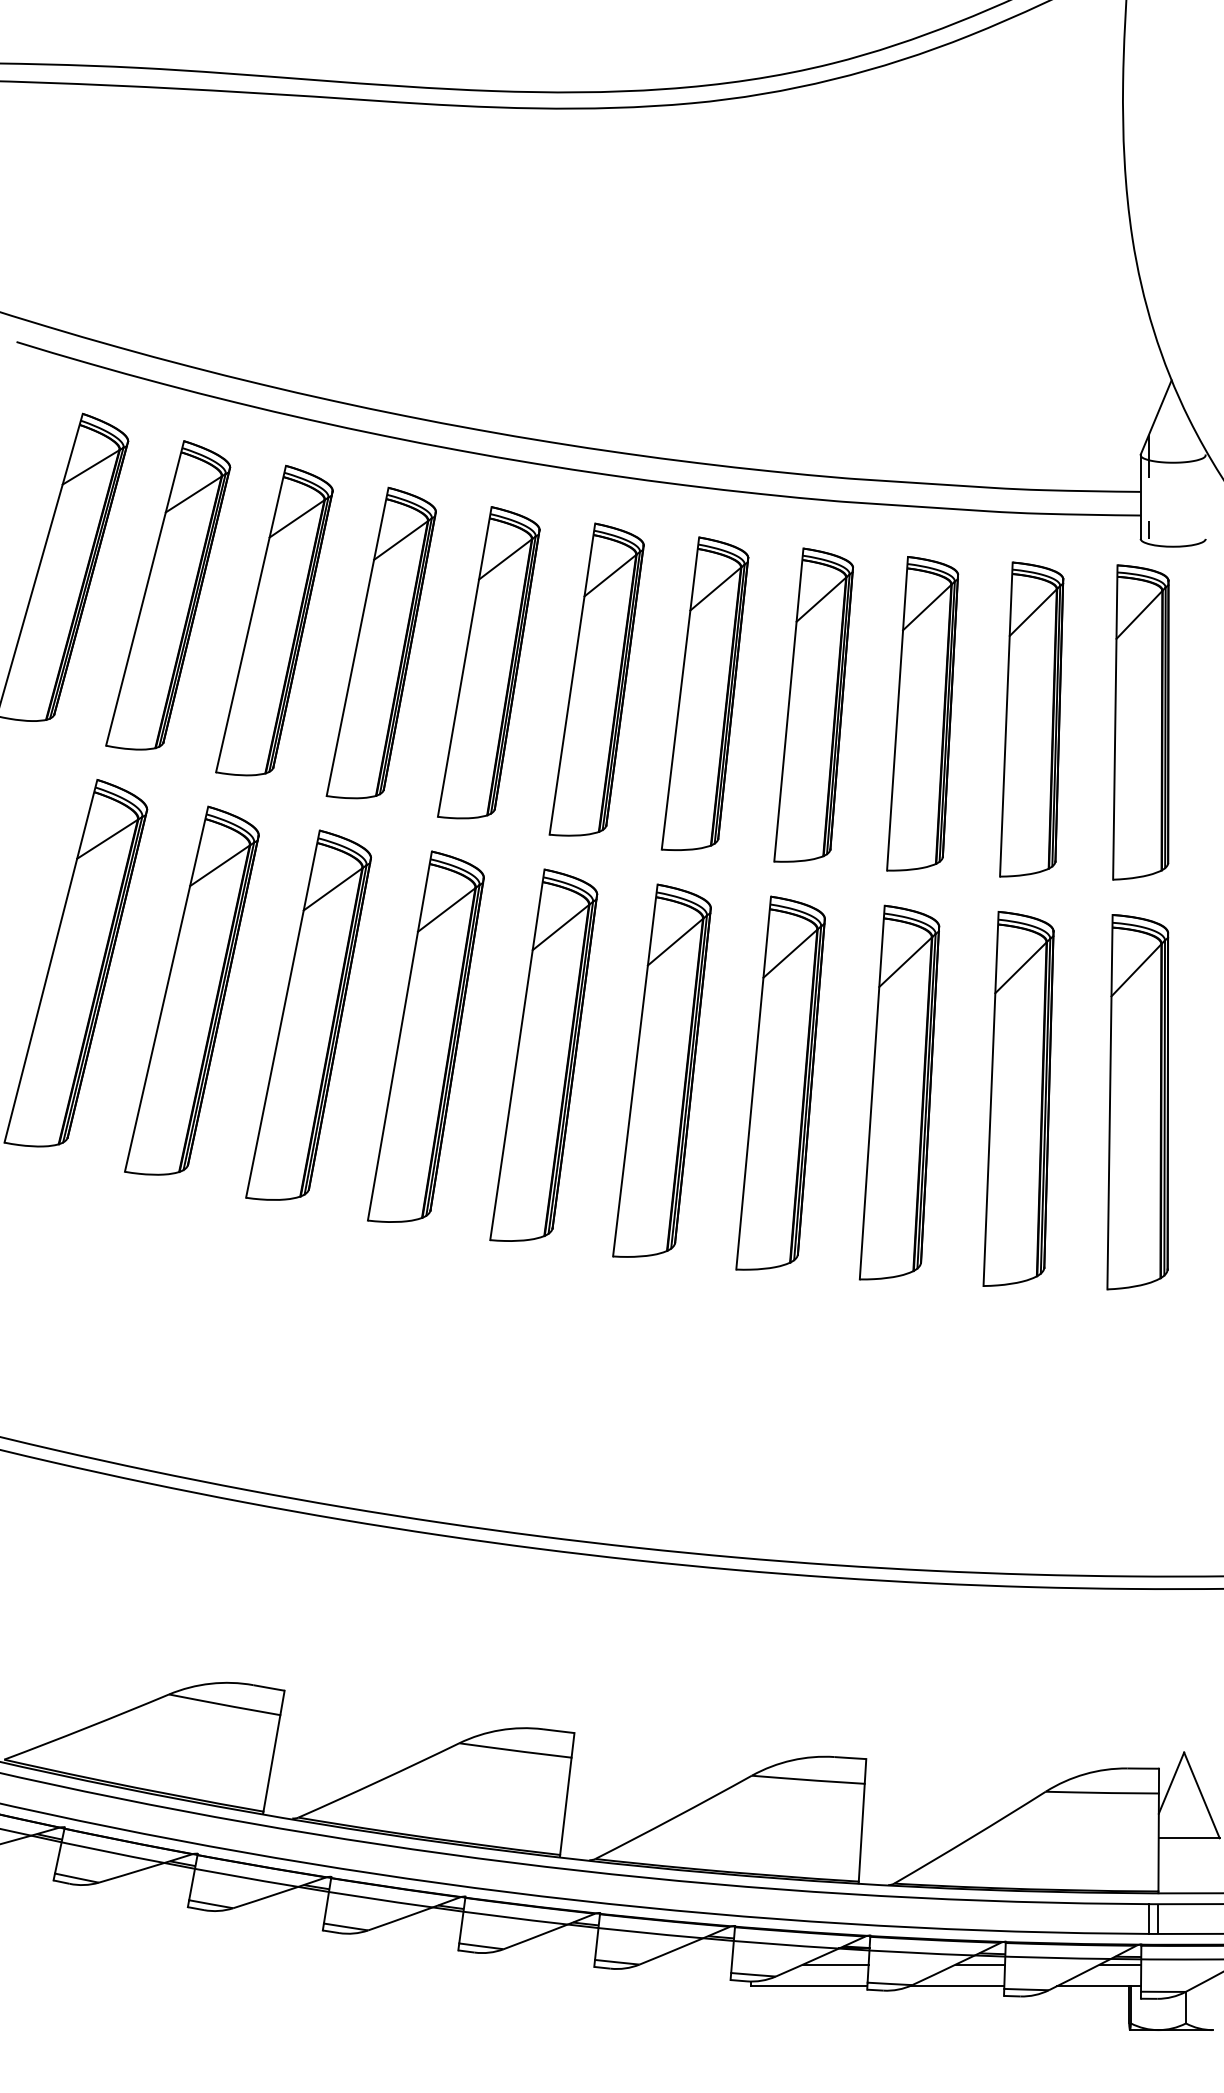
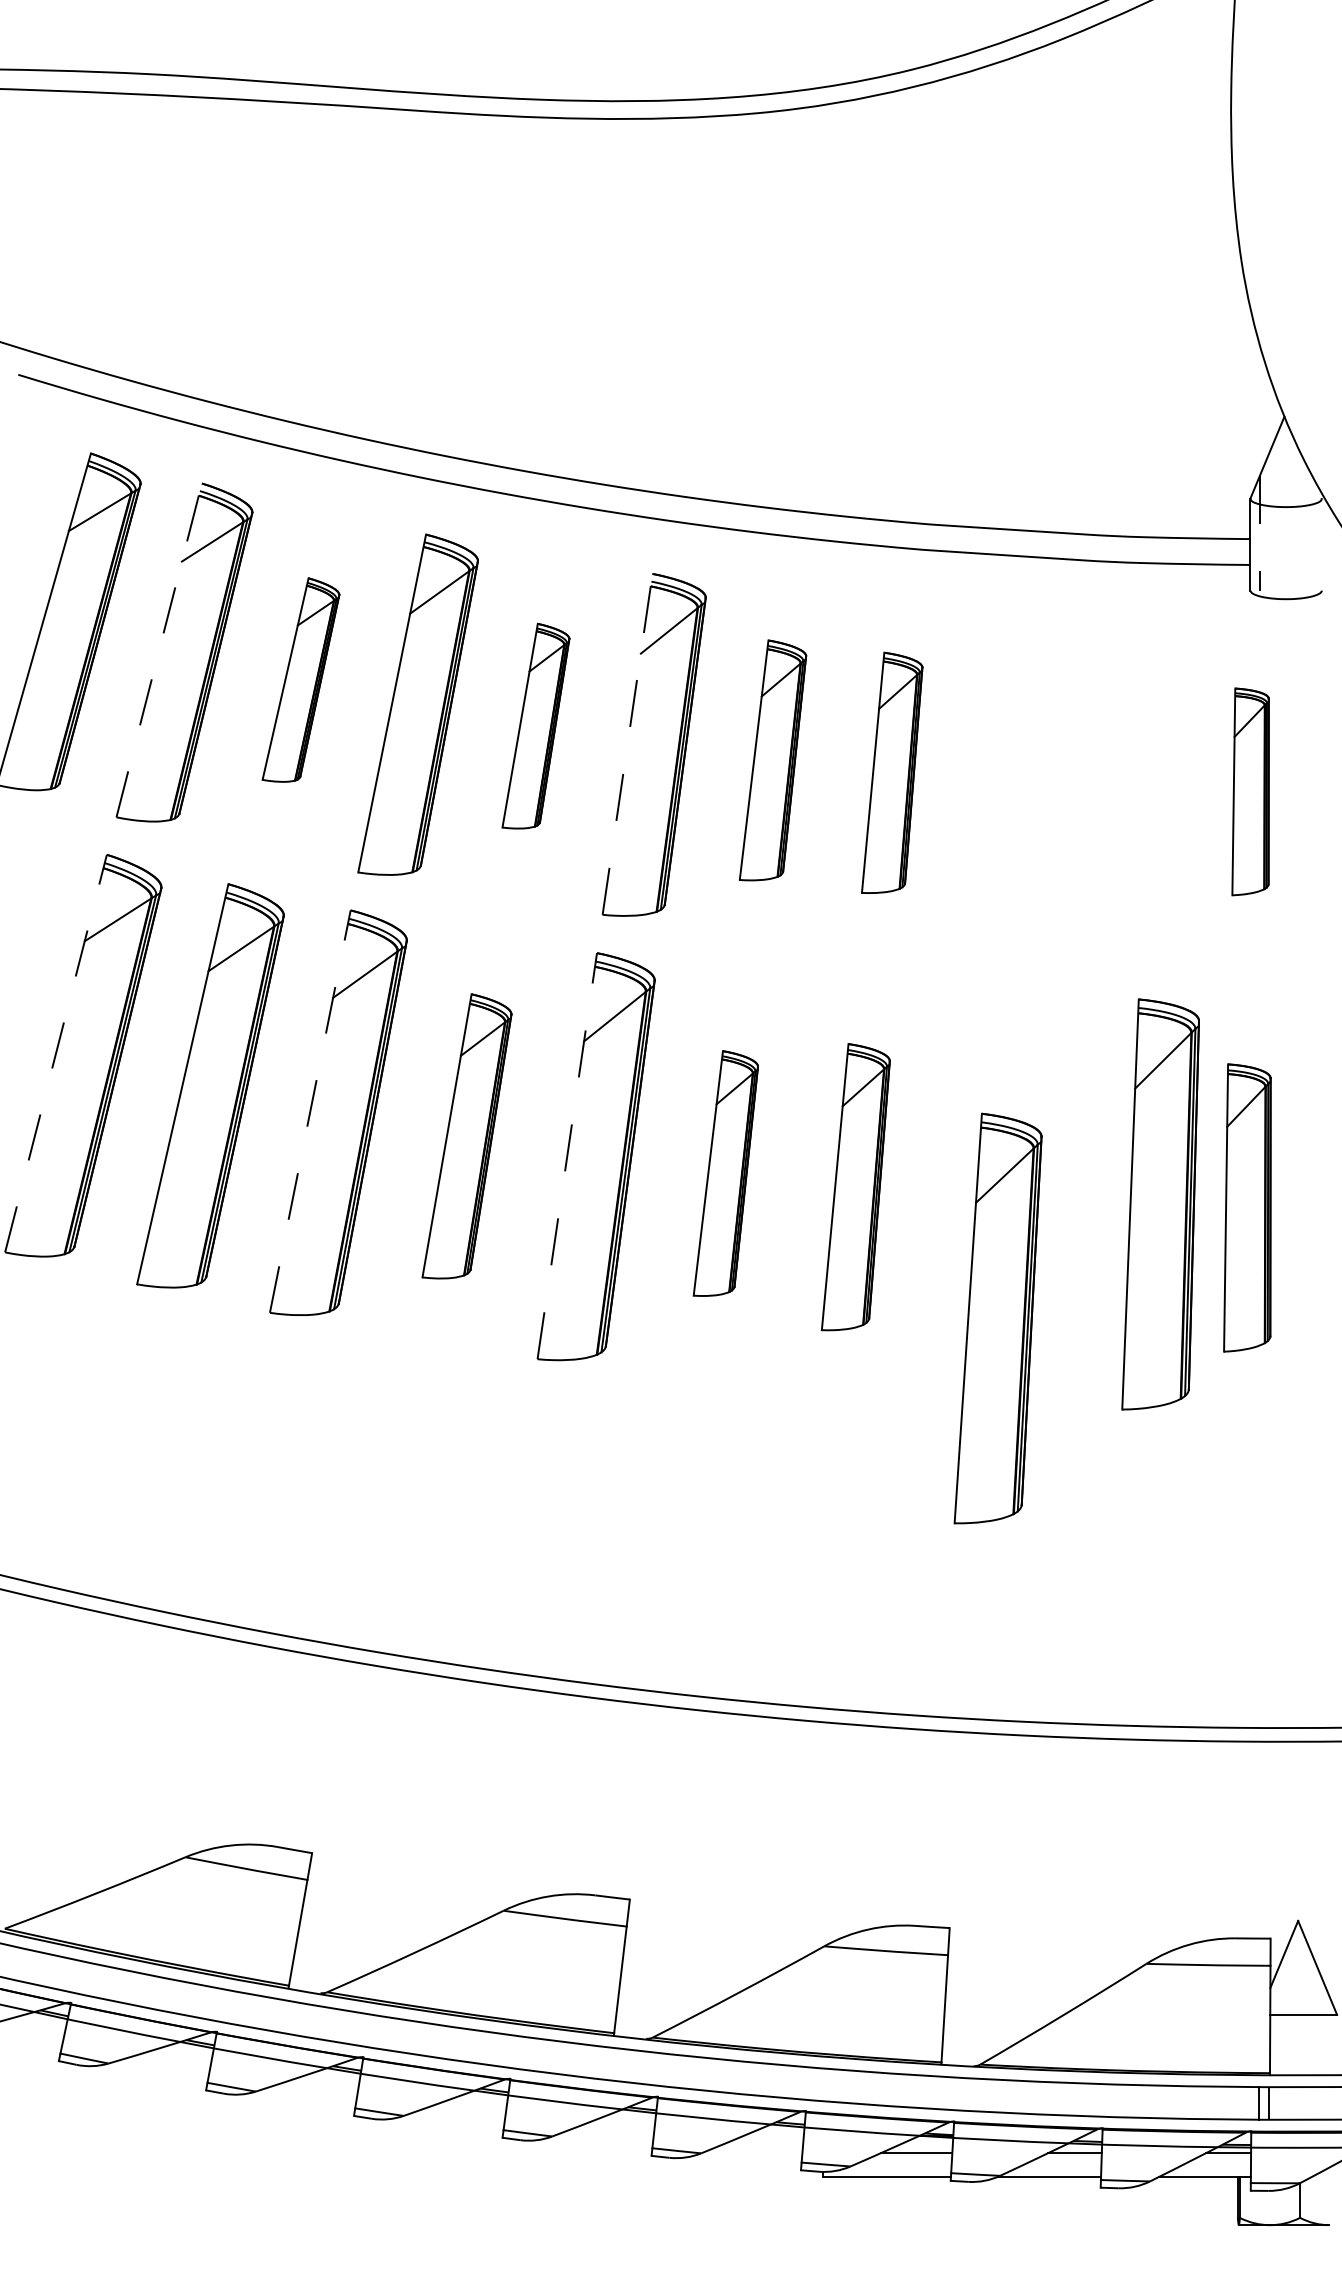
line: (145, 592) -> (159, 649), solid -> dashed
part: (273, 619) -> (300, 679), size x0.6
part: (488, 661) -> (535, 725), size x0.6
line: (572, 678) -> (627, 743), solid -> dashed
part: (704, 693) -> (772, 760), size x0.7
part: (814, 704) -> (892, 772), size x0.7
part: (922, 713) -> (1011, 782), removed
part: (1031, 719) -> (1130, 788), removed
part: (1140, 722) -> (1250, 791), size x0.6
line: (51, 961) -> (56, 1053), solid -> dashed
line: (283, 1014) -> (310, 1111), solid -> dashed
part: (425, 1036) -> (466, 1136), size x0.7
line: (517, 1054) -> (567, 1155), solid -> dashed
part: (661, 1070) -> (725, 1173), size x0.6
part: (780, 1082) -> (855, 1186), size x0.7
part: (898, 1092) -> (997, 1318), moved
part: (1018, 1098) -> (1160, 1204), moved
part: (1137, 1101) -> (1247, 1207), size x0.7

